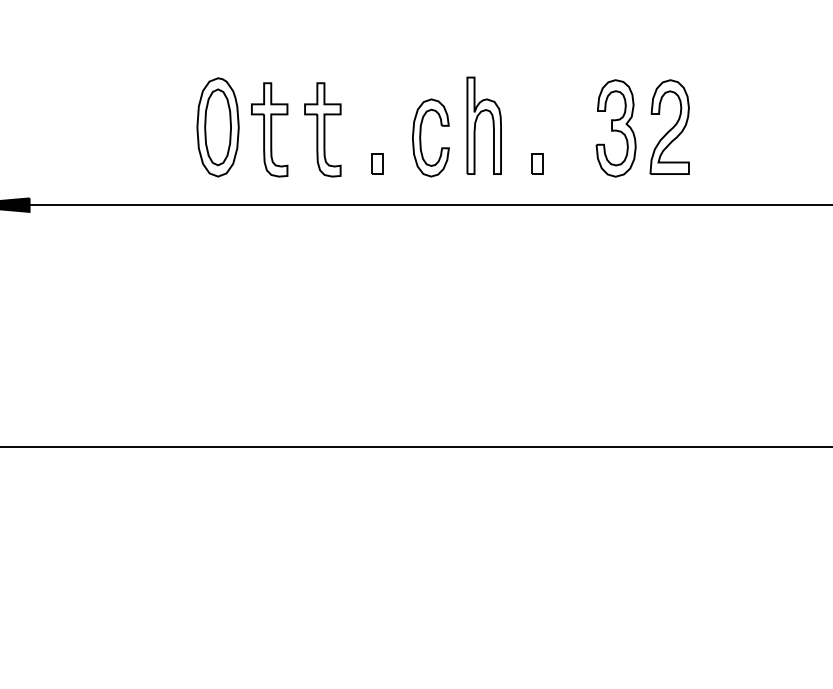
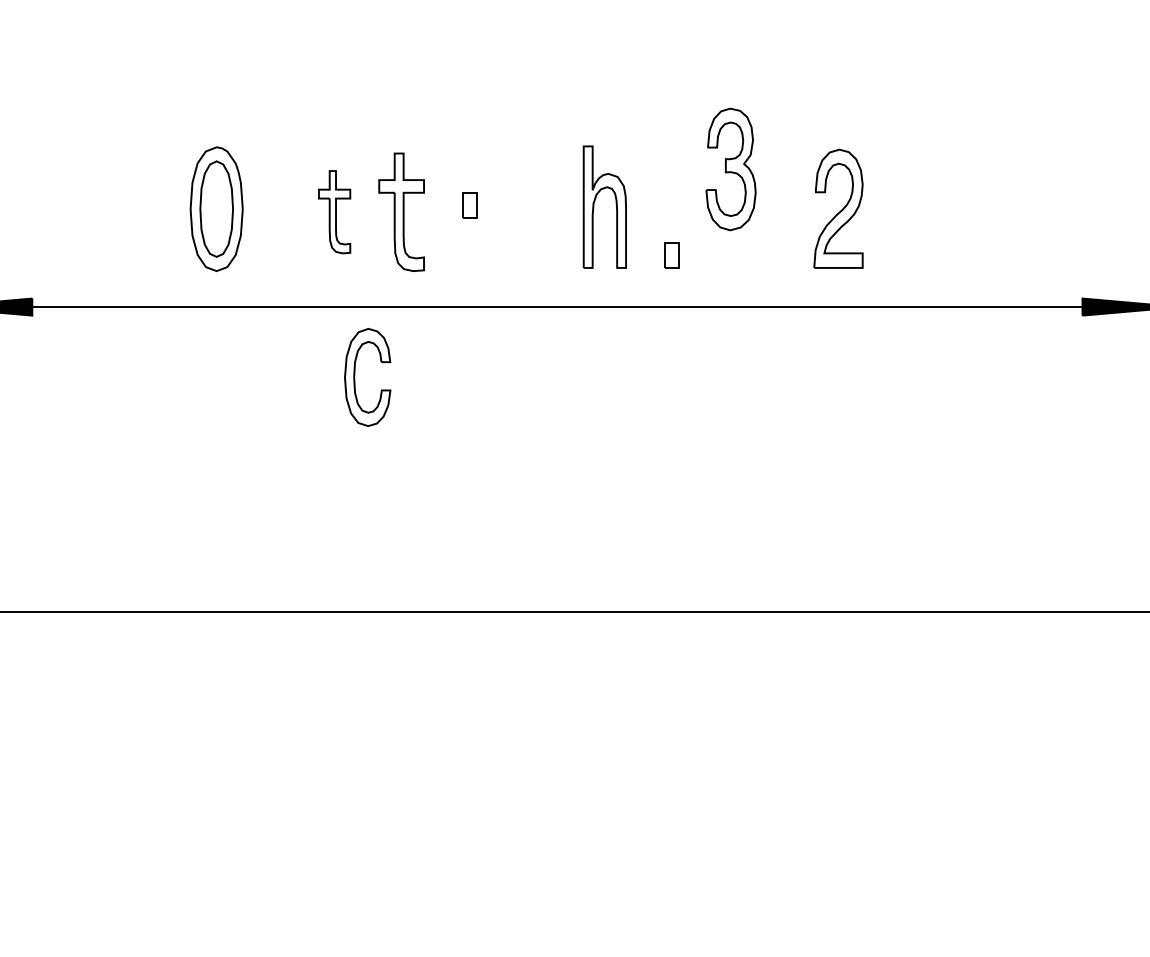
part: (217, 126) -> (216, 208), moved
part: (615, 128) -> (730, 169), moved
part: (269, 129) -> (334, 211), size x0.7
part: (421, 137) -> (355, 377), moved
part: (377, 164) -> (469, 205), moved

